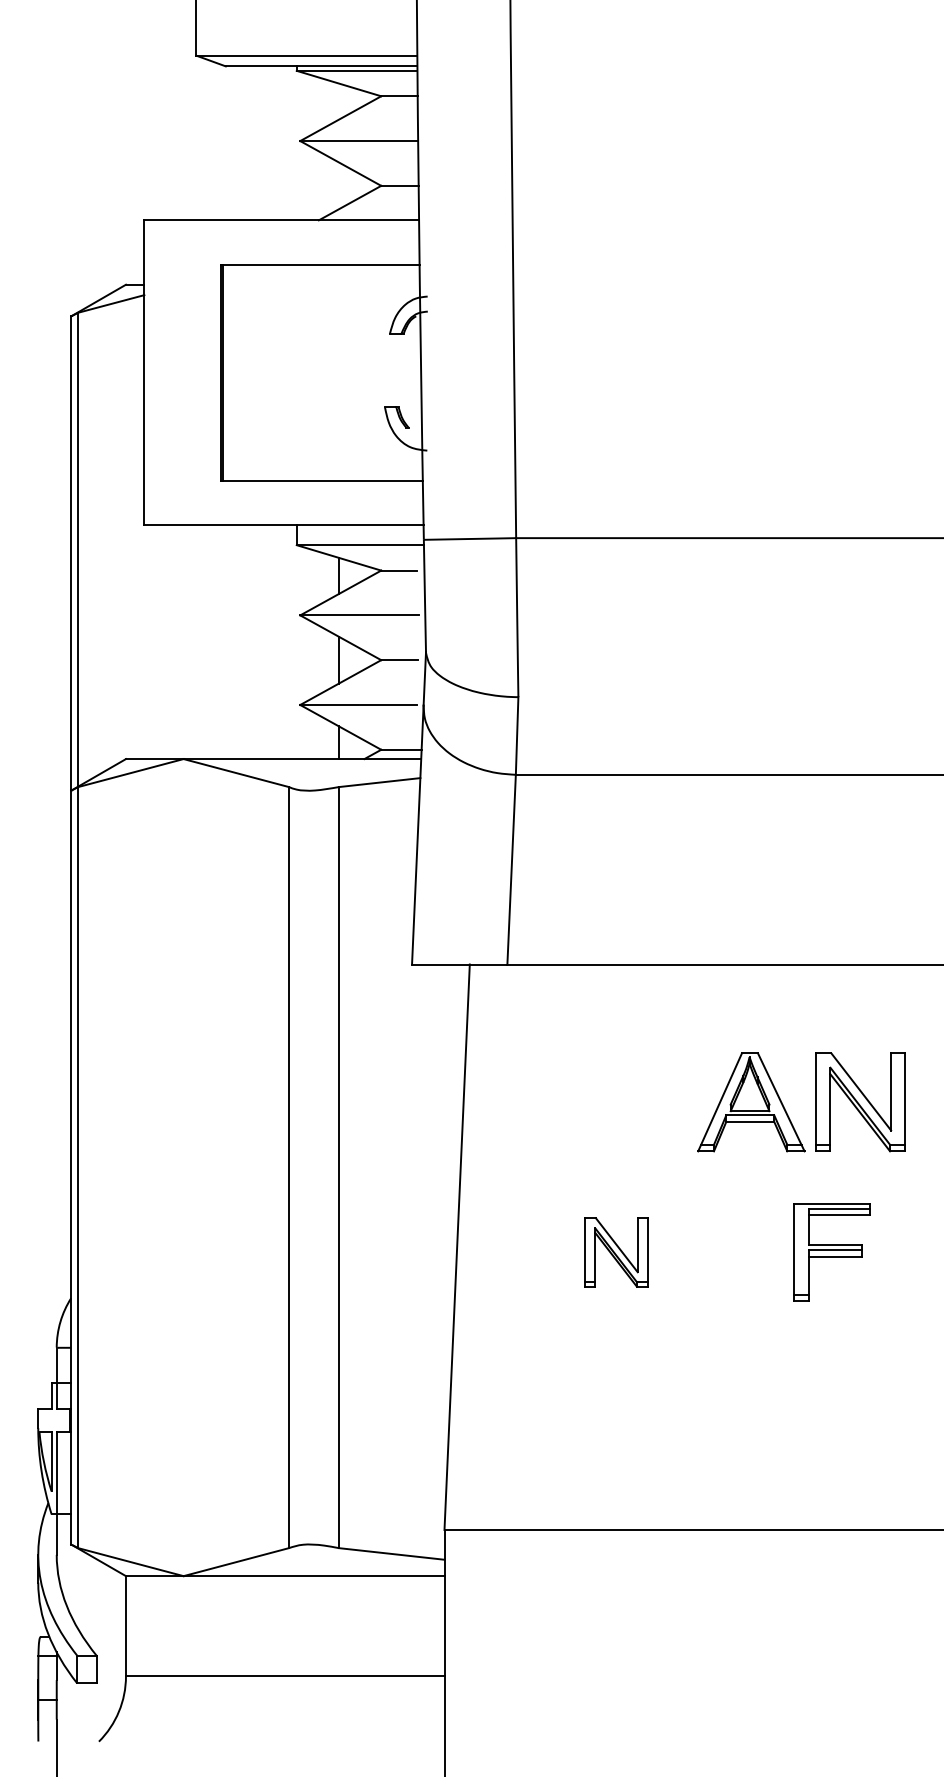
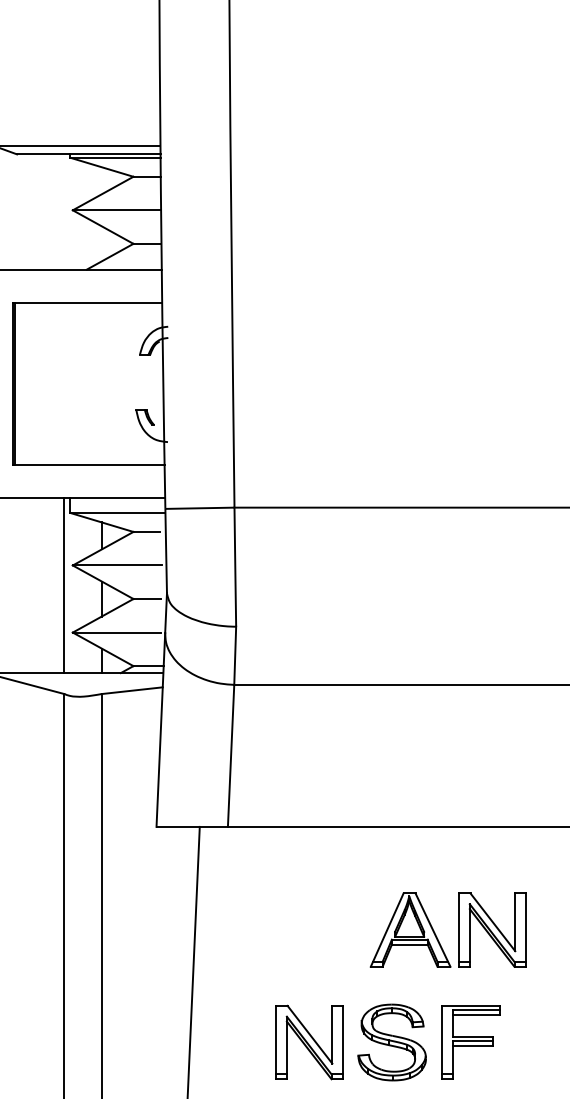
line: (288, 642) -> (64, 585), added
part: (726, 1251) -> (391, 1041), added
part: (616, 1252) -> (309, 1042), size x1.43

